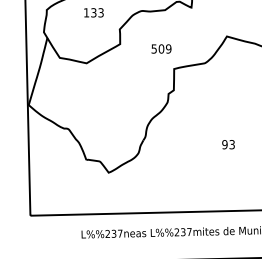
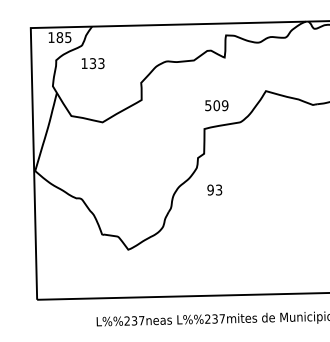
text: (93, 12) -> (92, 63), moved
text: (161, 48) -> (216, 105), moved
text: (228, 144) -> (214, 189), moved

